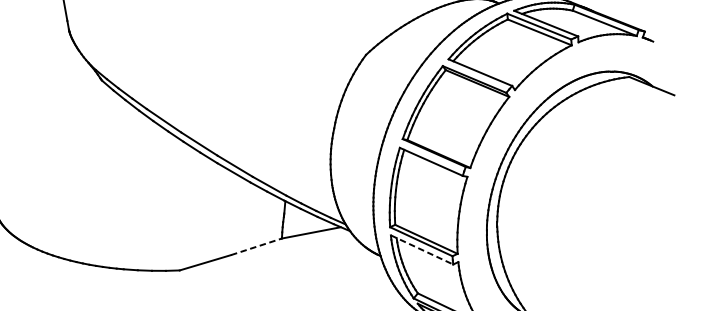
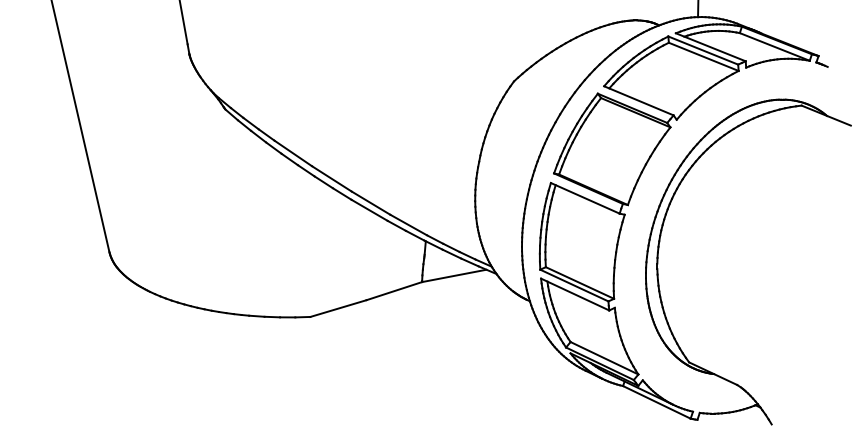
line: (256, 247) -> (394, 291), dashed -> solid
line: (422, 249) -> (575, 294), dashed -> solid

